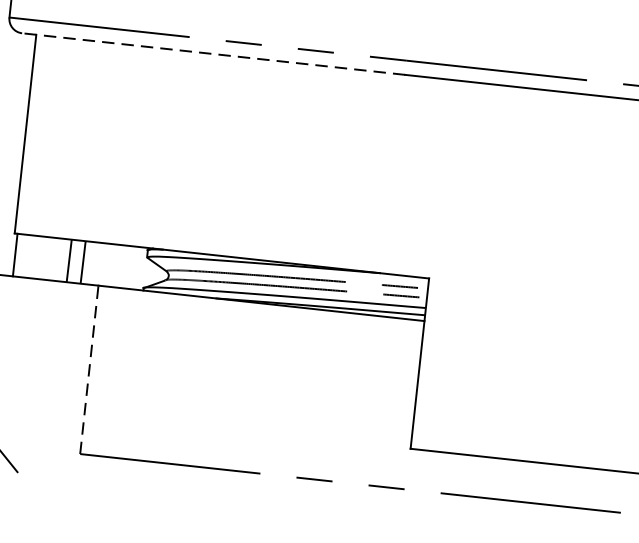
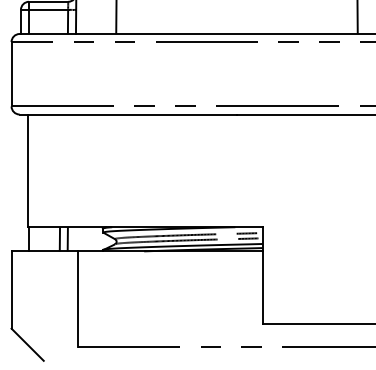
line: (214, 54) -> (128, 114), dashed -> solid
line: (88, 370) -> (77, 299), dashed -> solid

